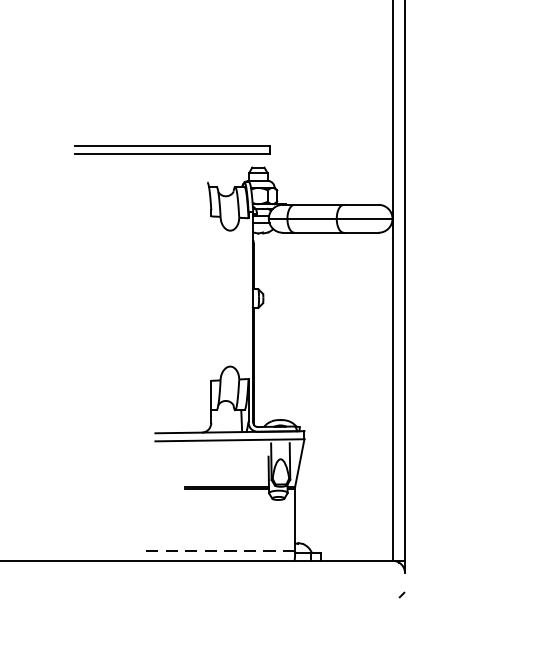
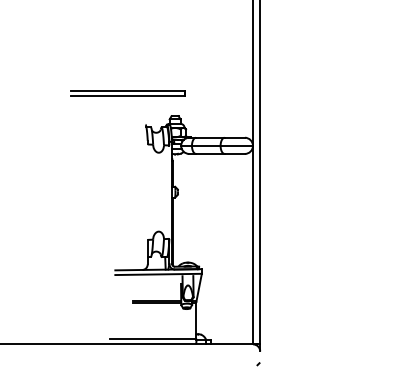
part: (171, 149) -> (127, 93), moved
line: (221, 550) -> (153, 338), dashed -> solid

